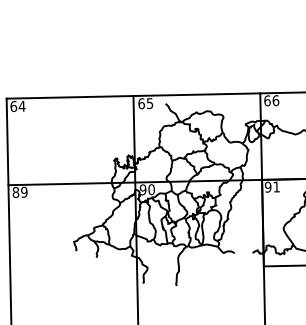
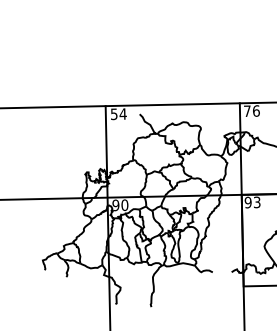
text: (267, 100) -> (247, 110), 66 -> 76
text: (145, 103) -> (118, 114), 65 -> 54
text: (276, 186) -> (256, 201), 91 -> 93

